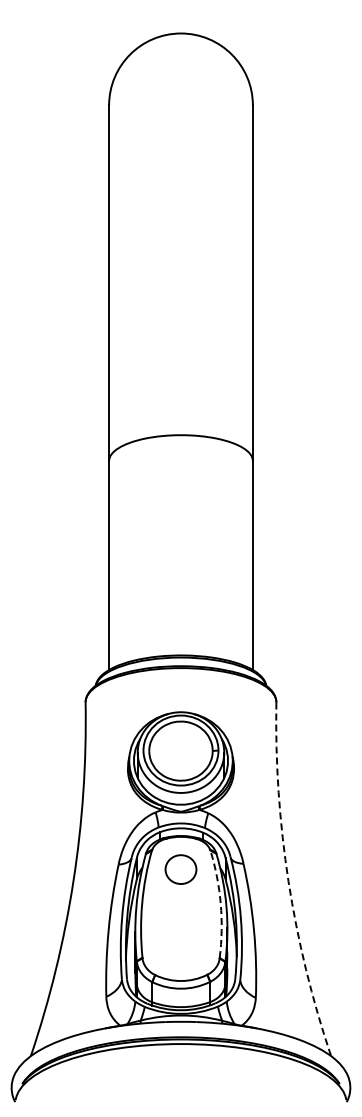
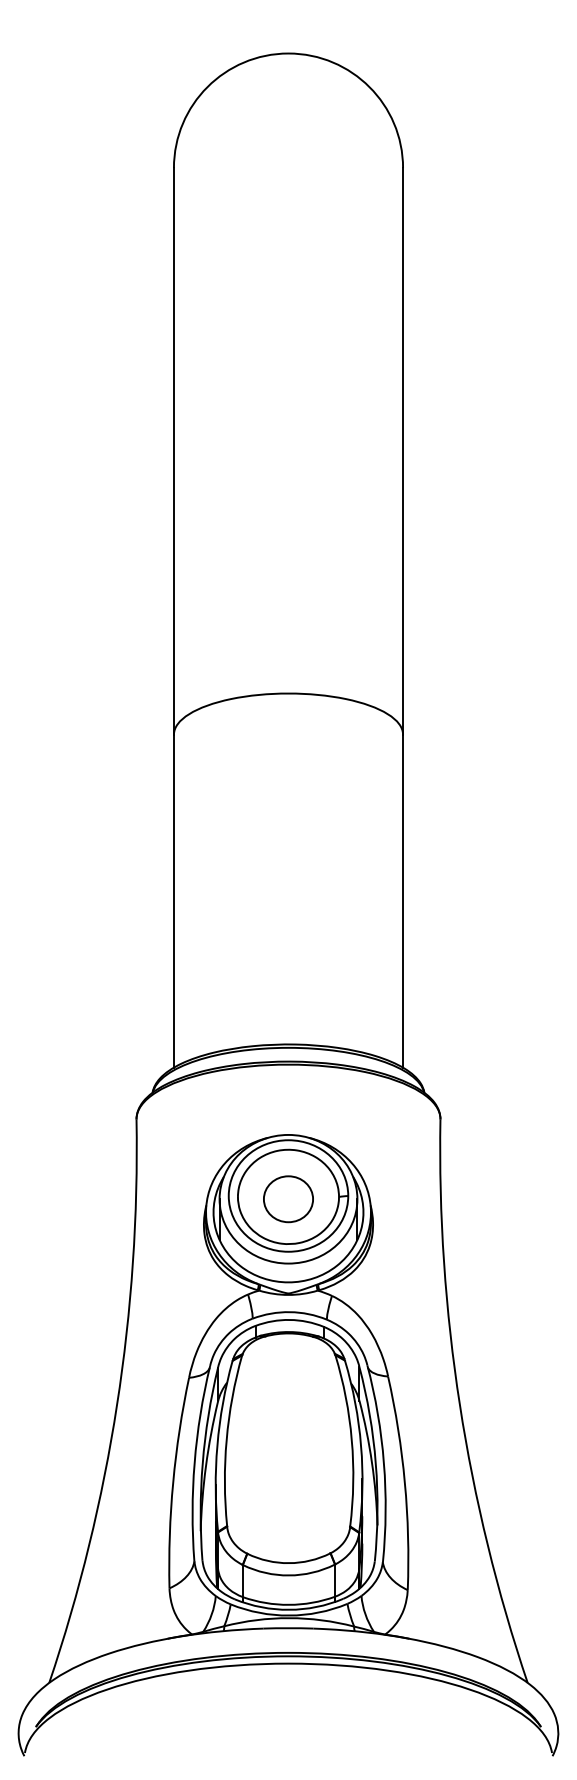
part: (180, 869) -> (287, 1199), moved
arc: (288, 881) -> (459, 1404), dashed -> solid
arc: (220, 903) -> (351, 1439), dashed -> solid

